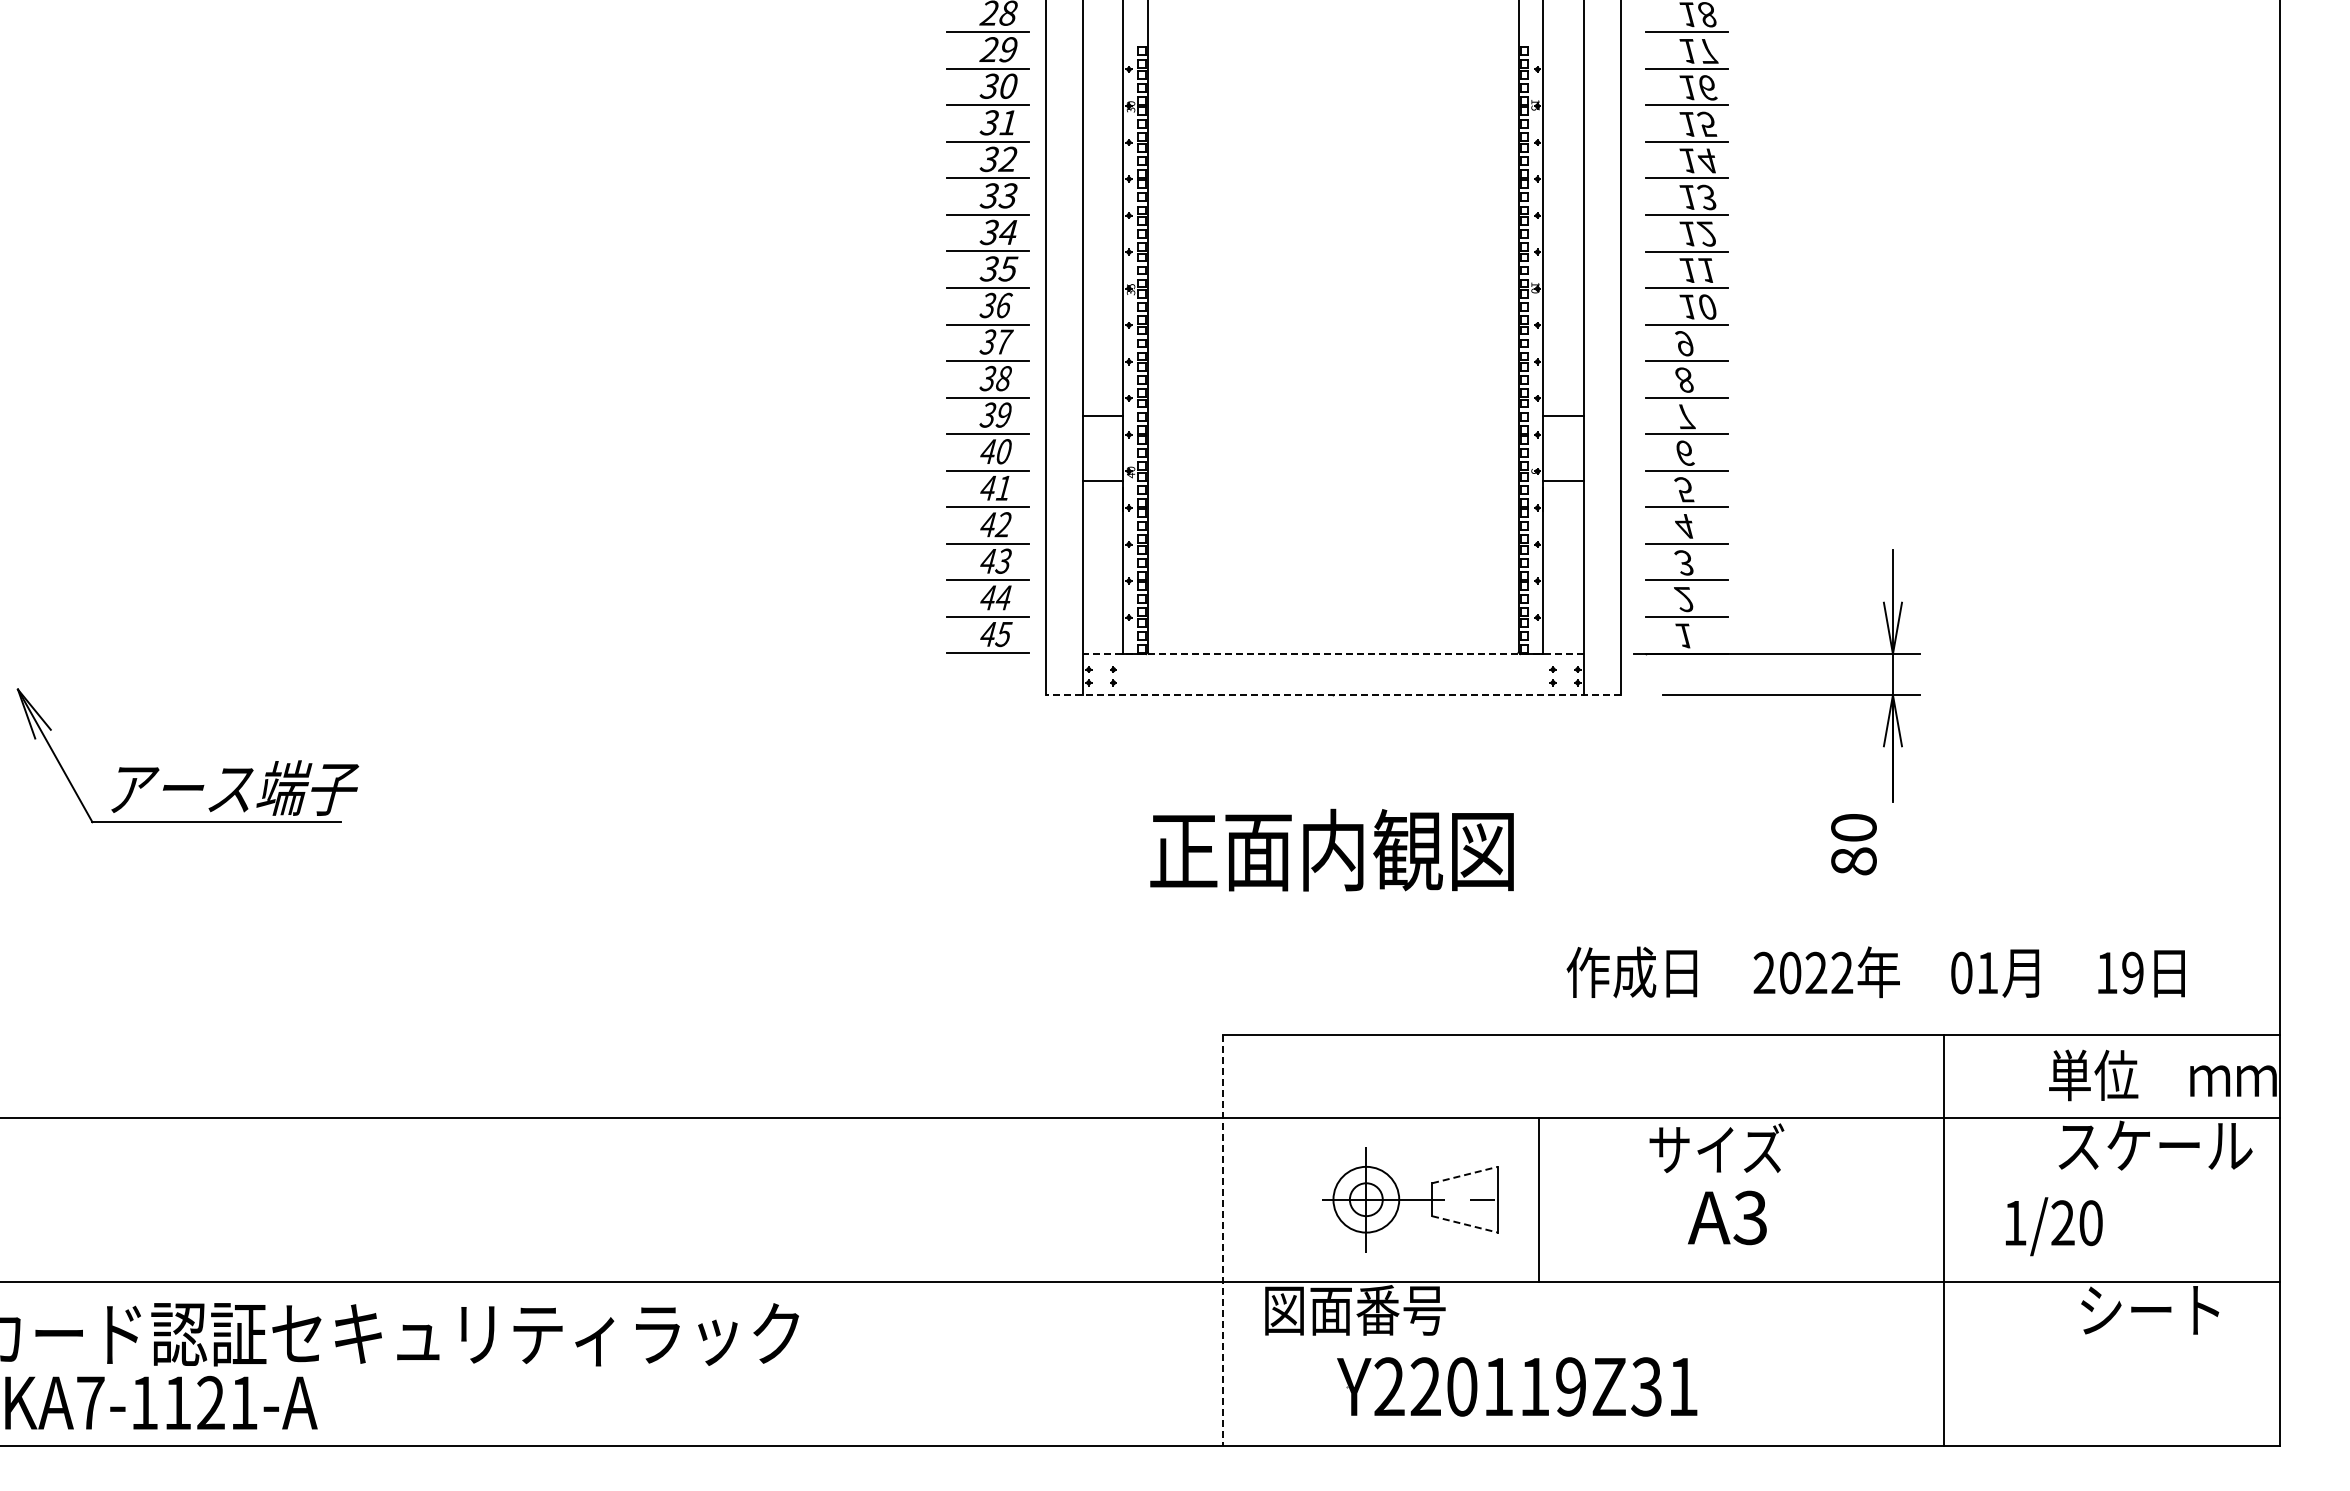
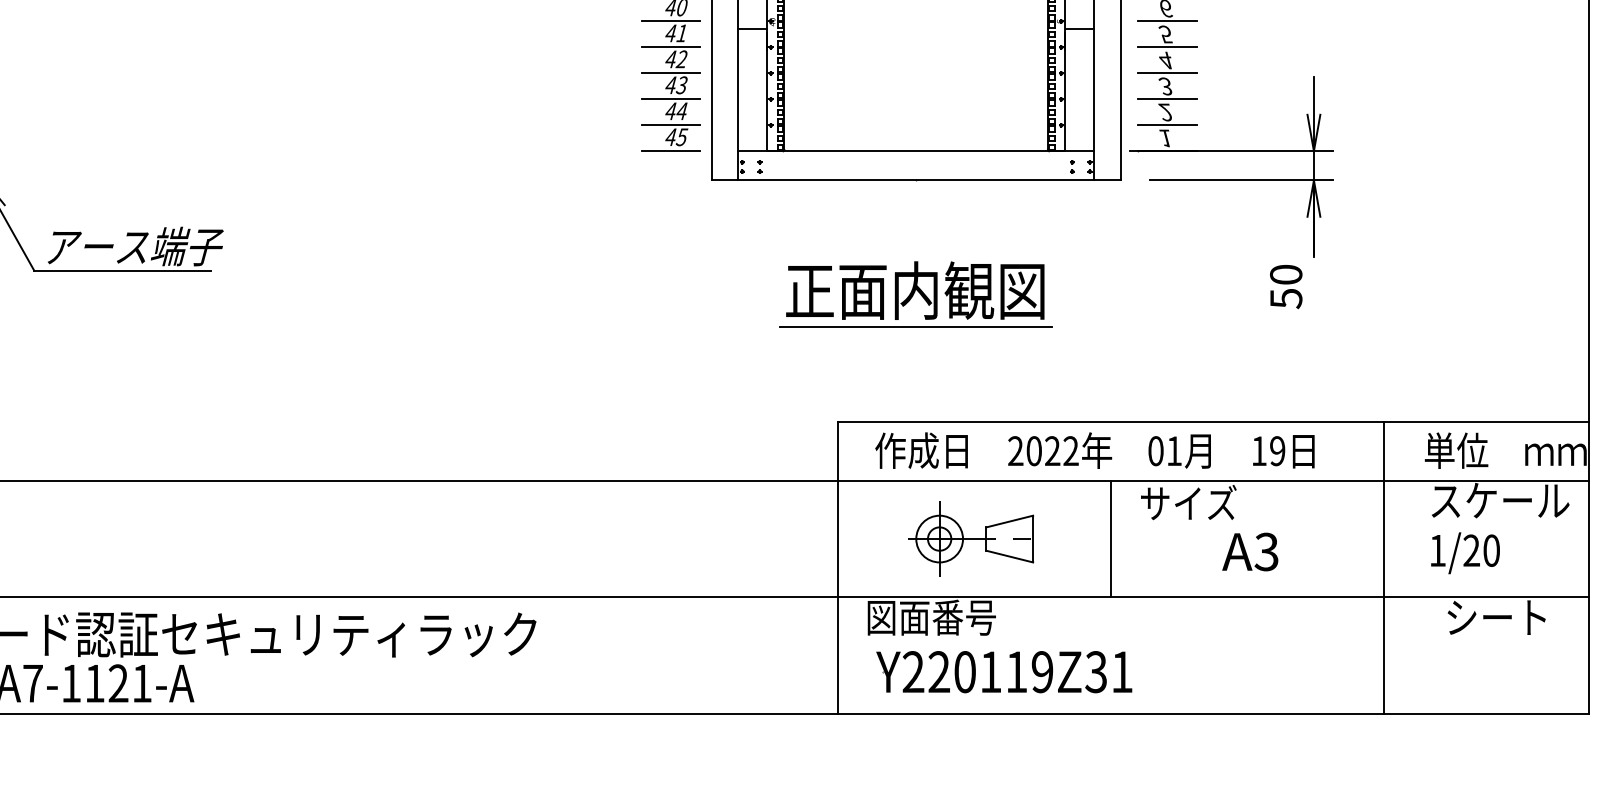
line: (1333, 654) -> (916, 151), dashed -> solid
line: (1333, 695) -> (916, 180), dashed -> solid
text: (1853, 861) -> (1285, 298), 80 -> 50
line: (1332, 900) -> (915, 326), added
text: (1875, 972) -> (1094, 450), moved
line: (1464, 1175) -> (1009, 521), dashed -> solid
line: (1538, 1199) -> (1111, 538), moved
text: (1727, 1217) -> (1250, 551), moved
line: (1464, 1224) -> (1009, 556), dashed -> solid
text: (2054, 1226) -> (1465, 553), moved
line: (1223, 1240) -> (838, 568), dashed -> solid
line: (1943, 1240) -> (1383, 568), moved
part: (1502, 1386) -> (993, 671), moved

